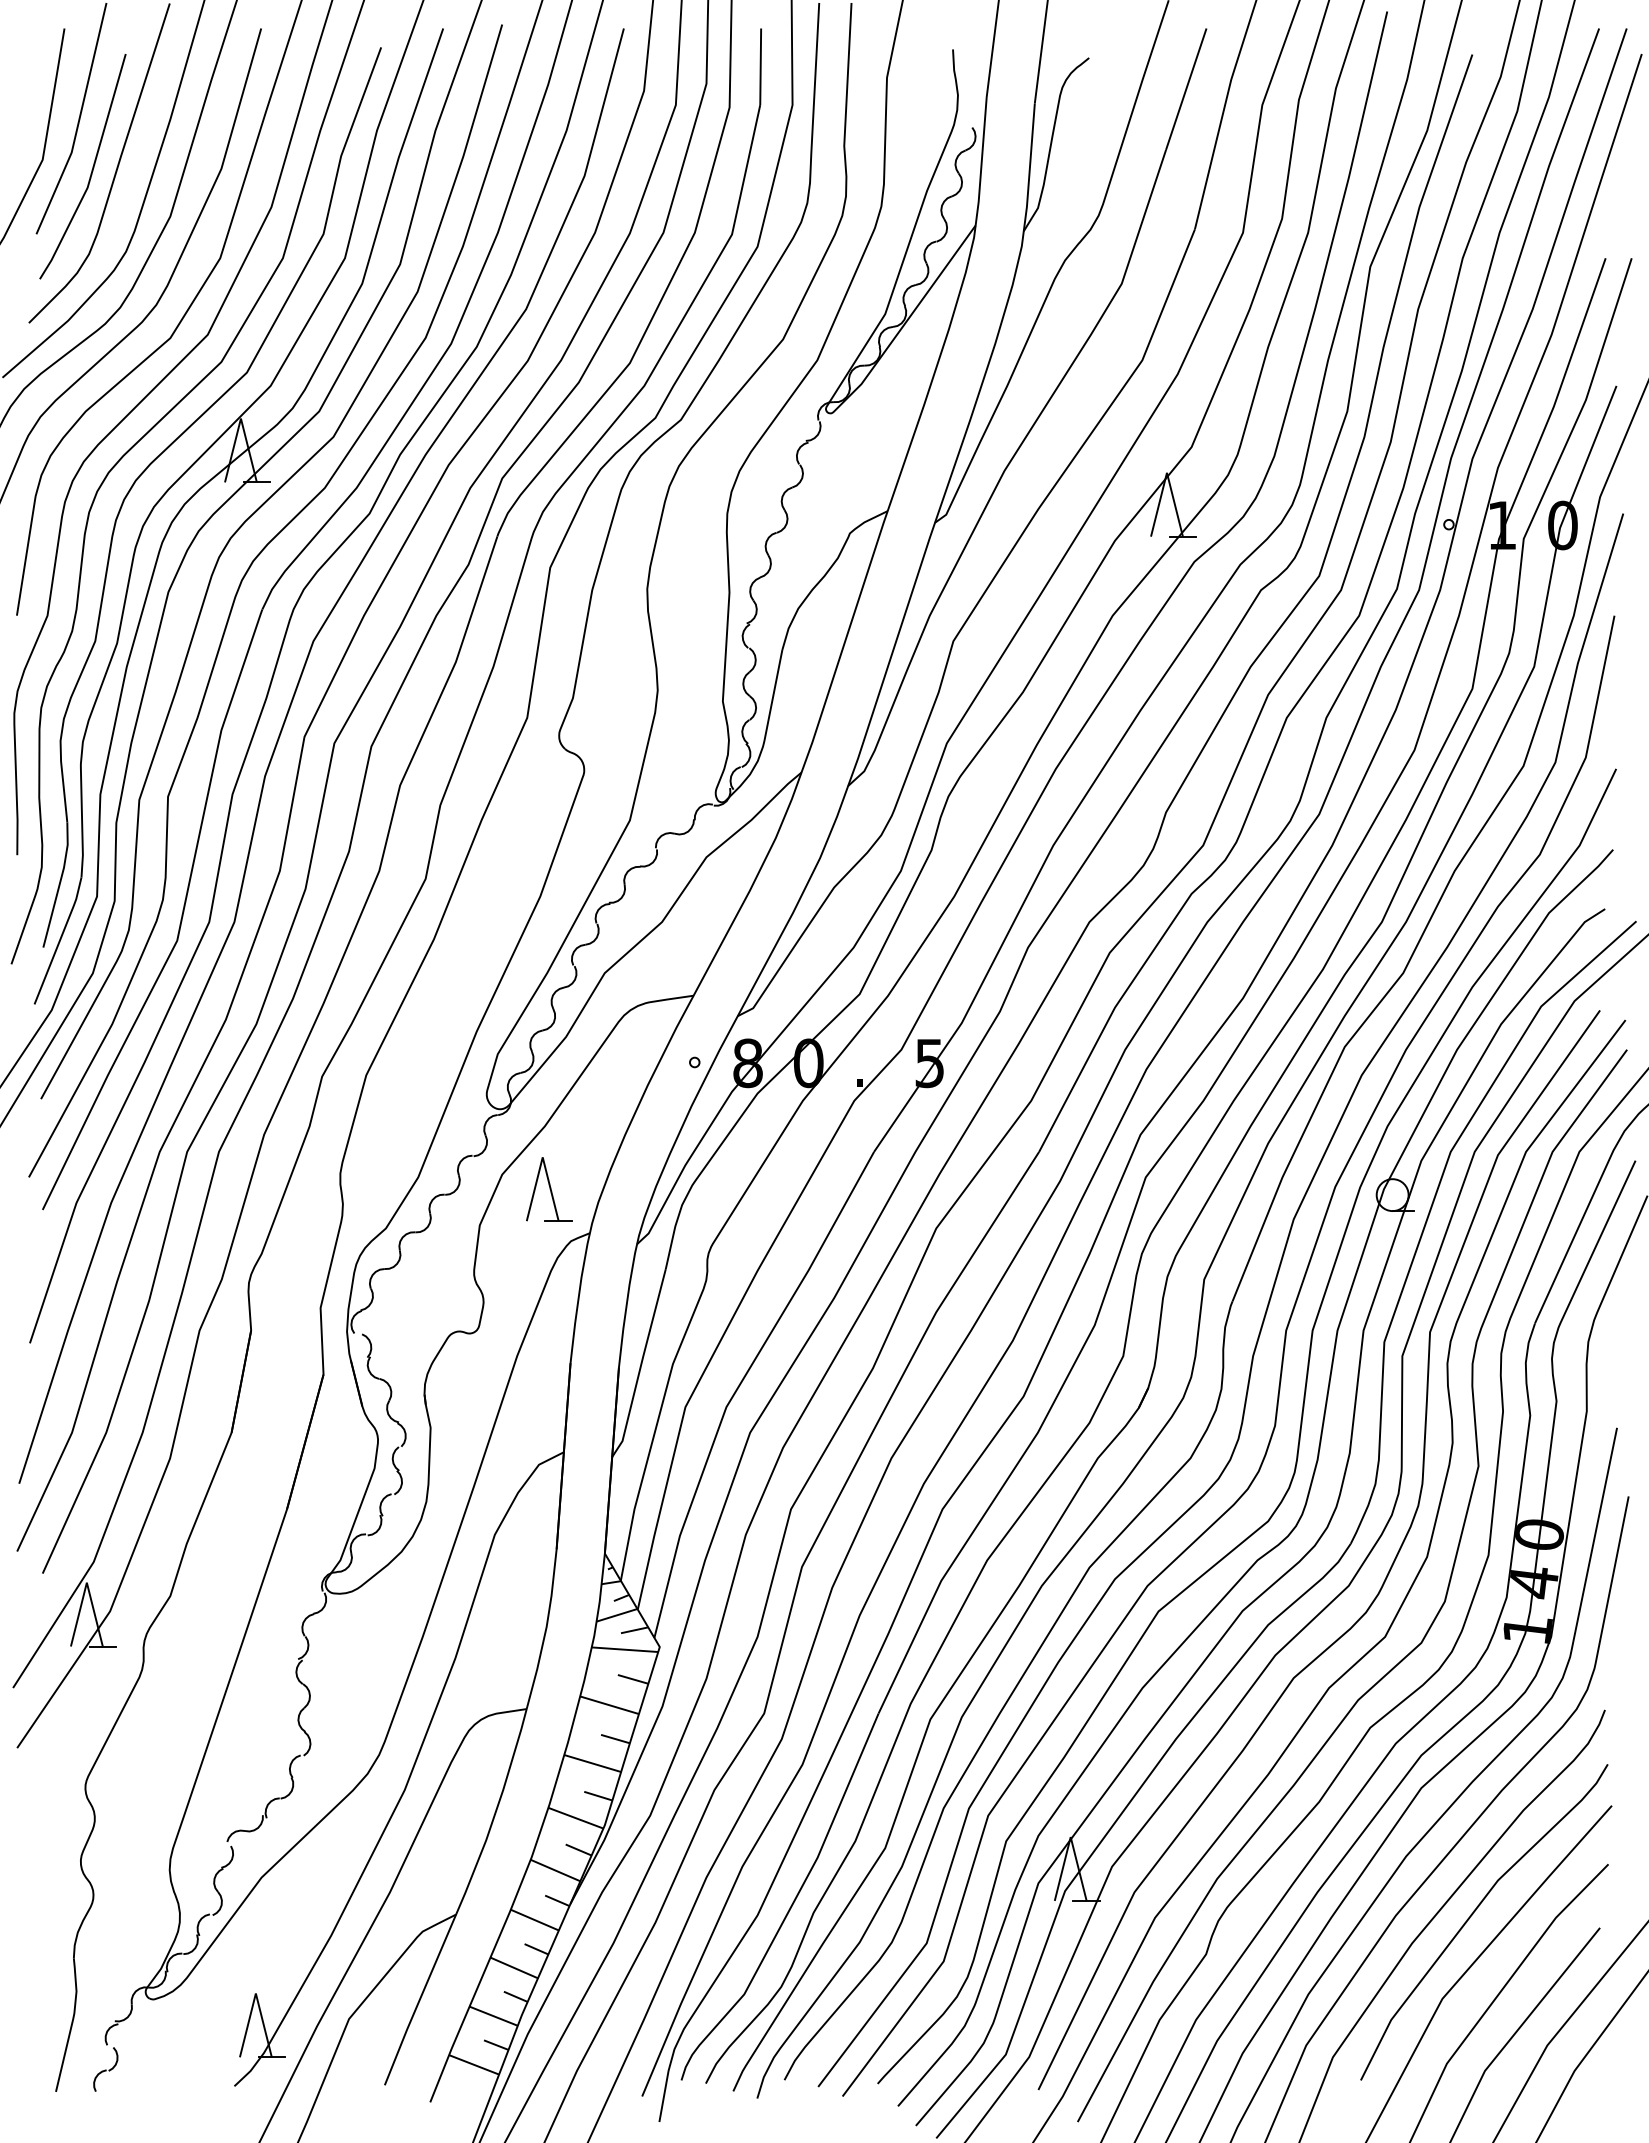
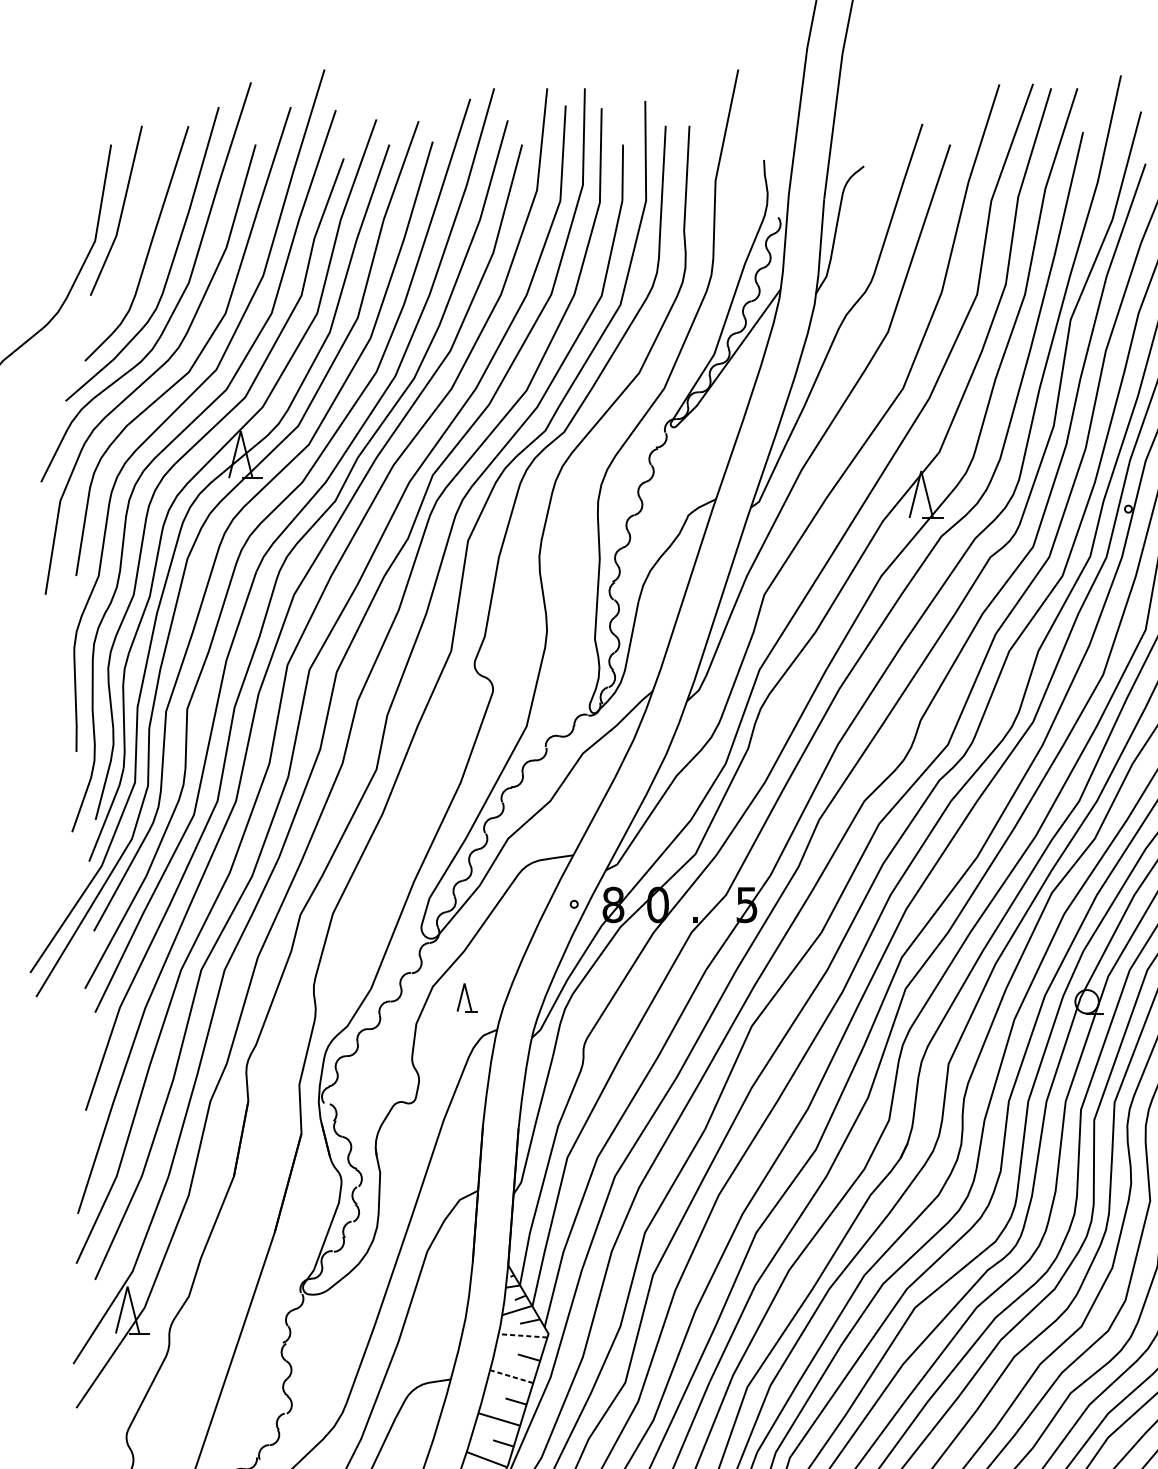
line: (91, 169) -> (131, 248), removed
part: (549, 1189) -> (467, 997), size x0.6
line: (624, 1649) -> (522, 1335), solid -> dashed
line: (609, 1705) -> (511, 1376), solid -> dashed

